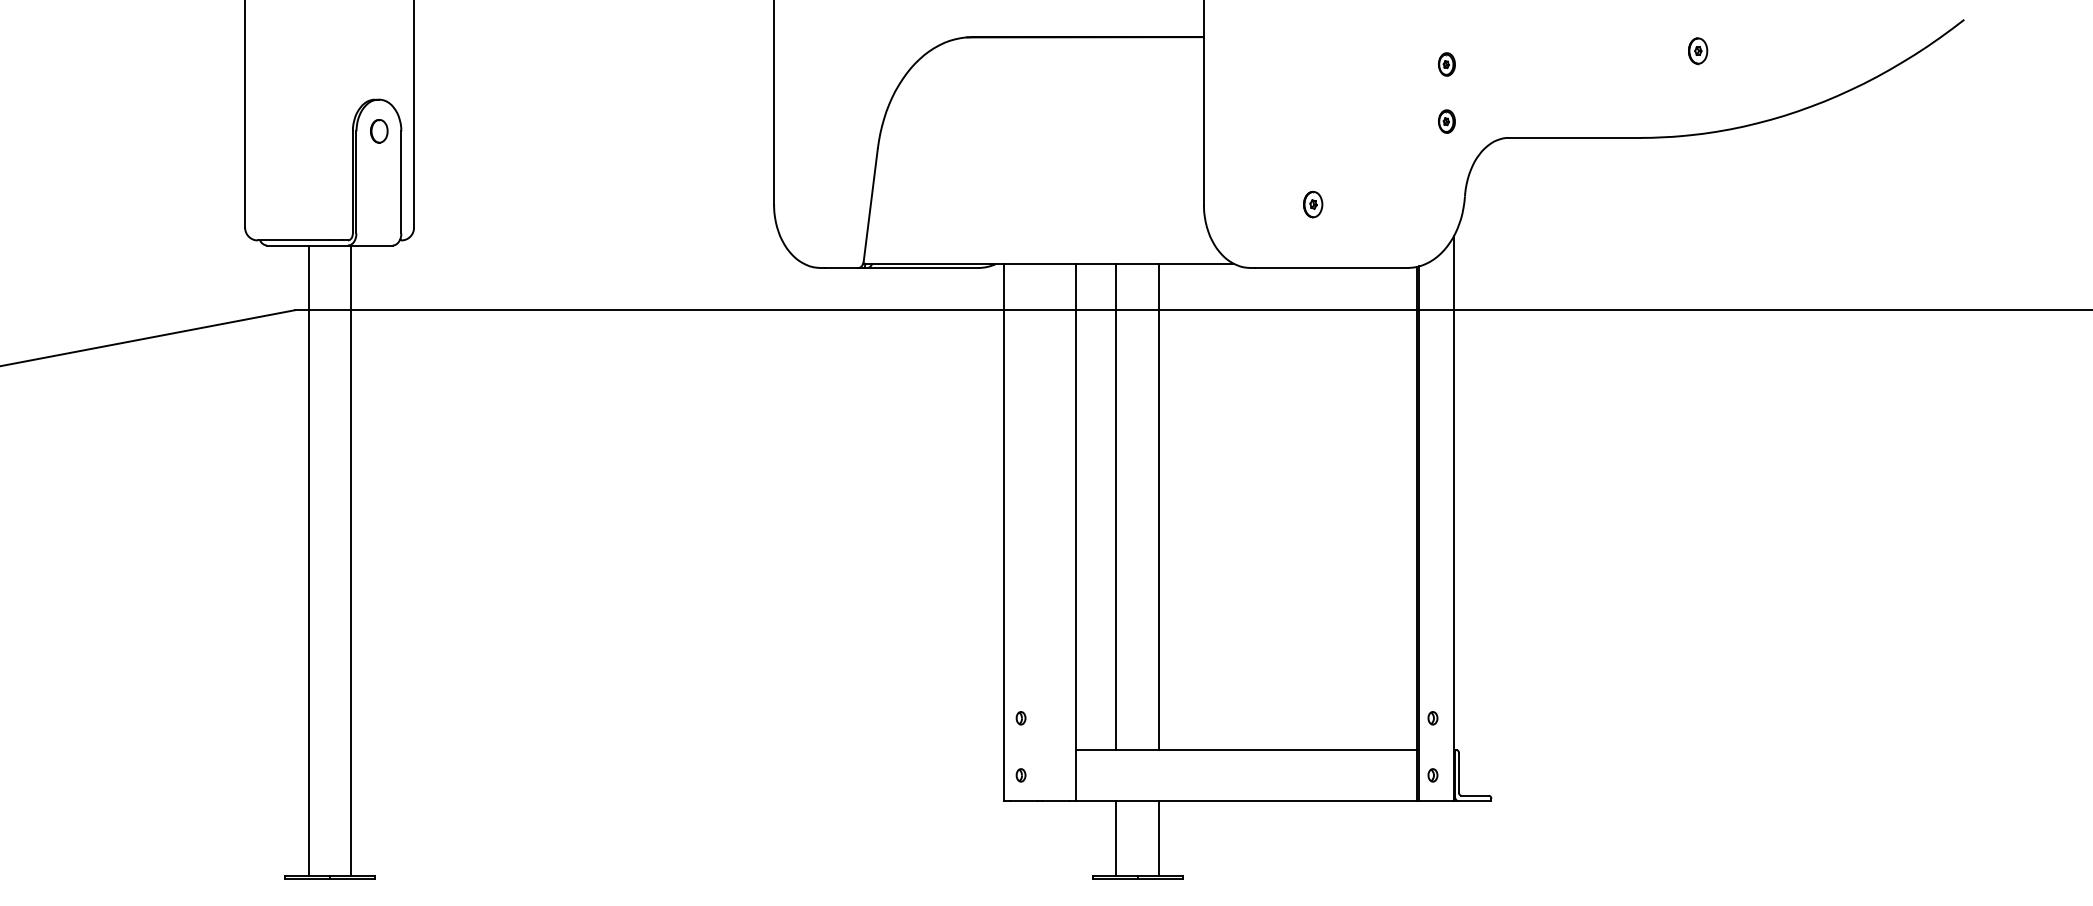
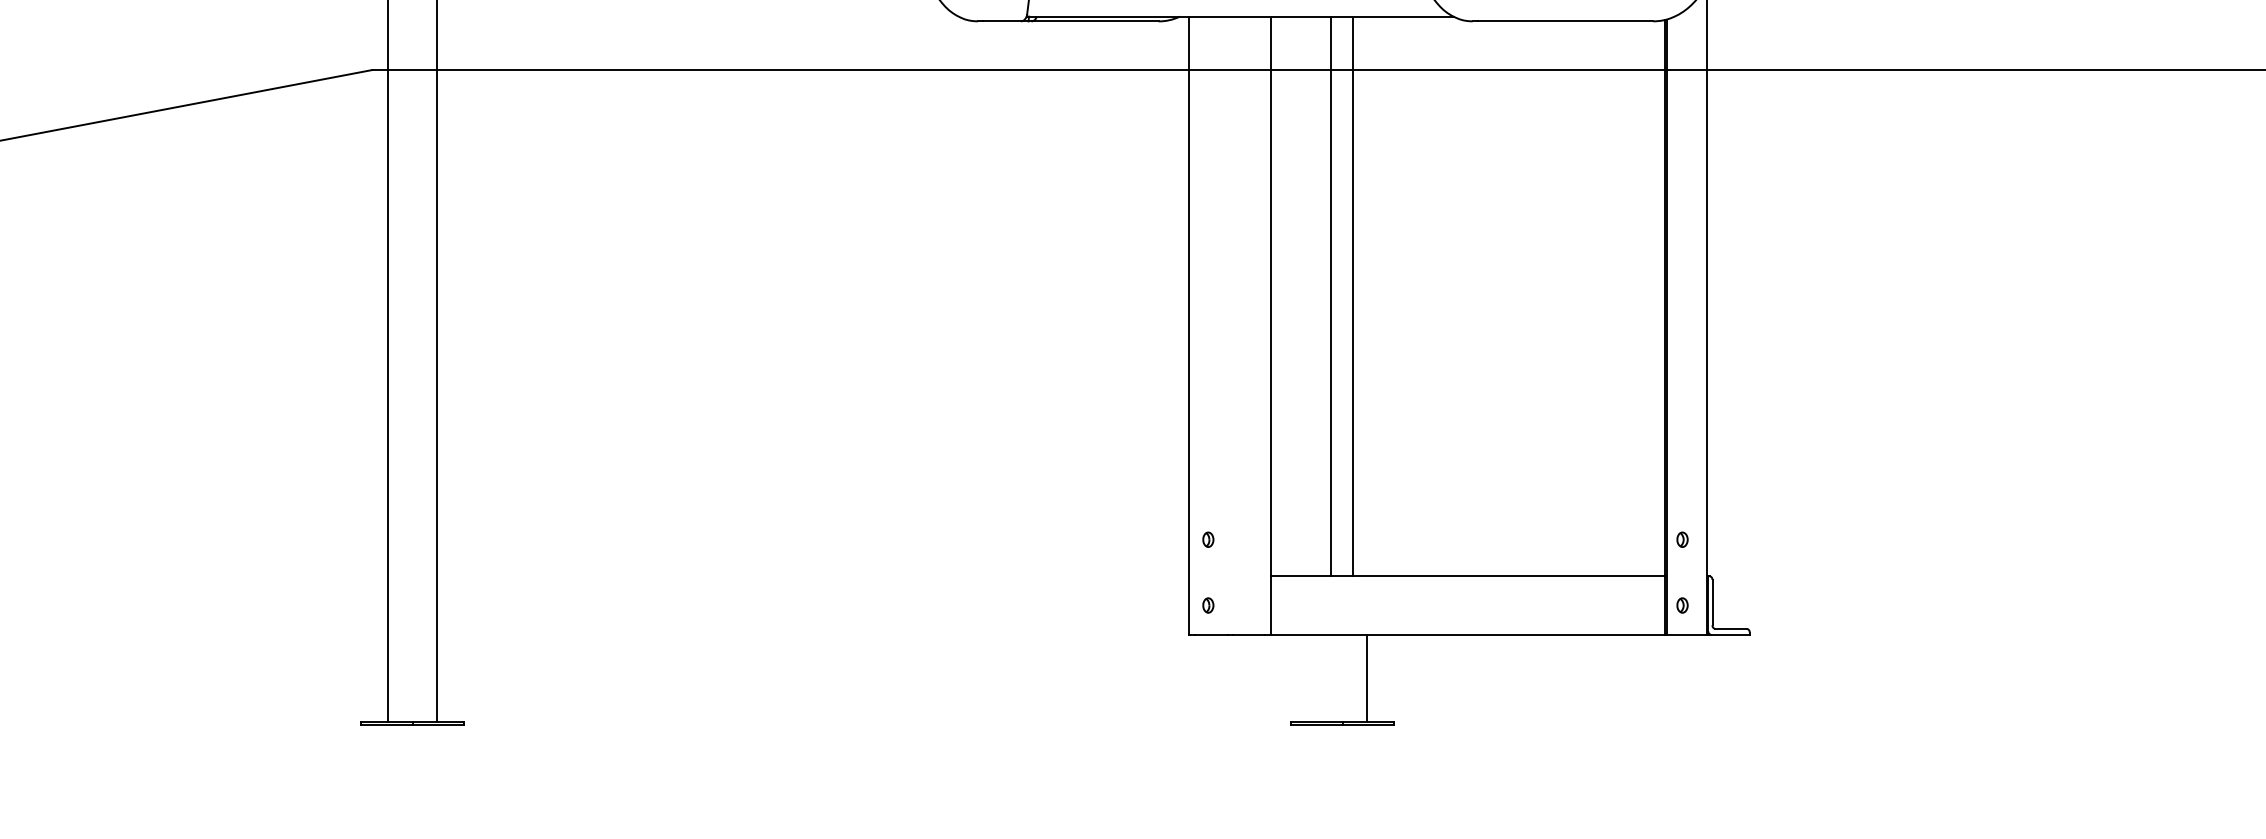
line: (1116, 506) -> (1352, 295), moved
line: (1158, 506) -> (1330, 295), moved
line: (1116, 838) -> (1318, 678), removed

